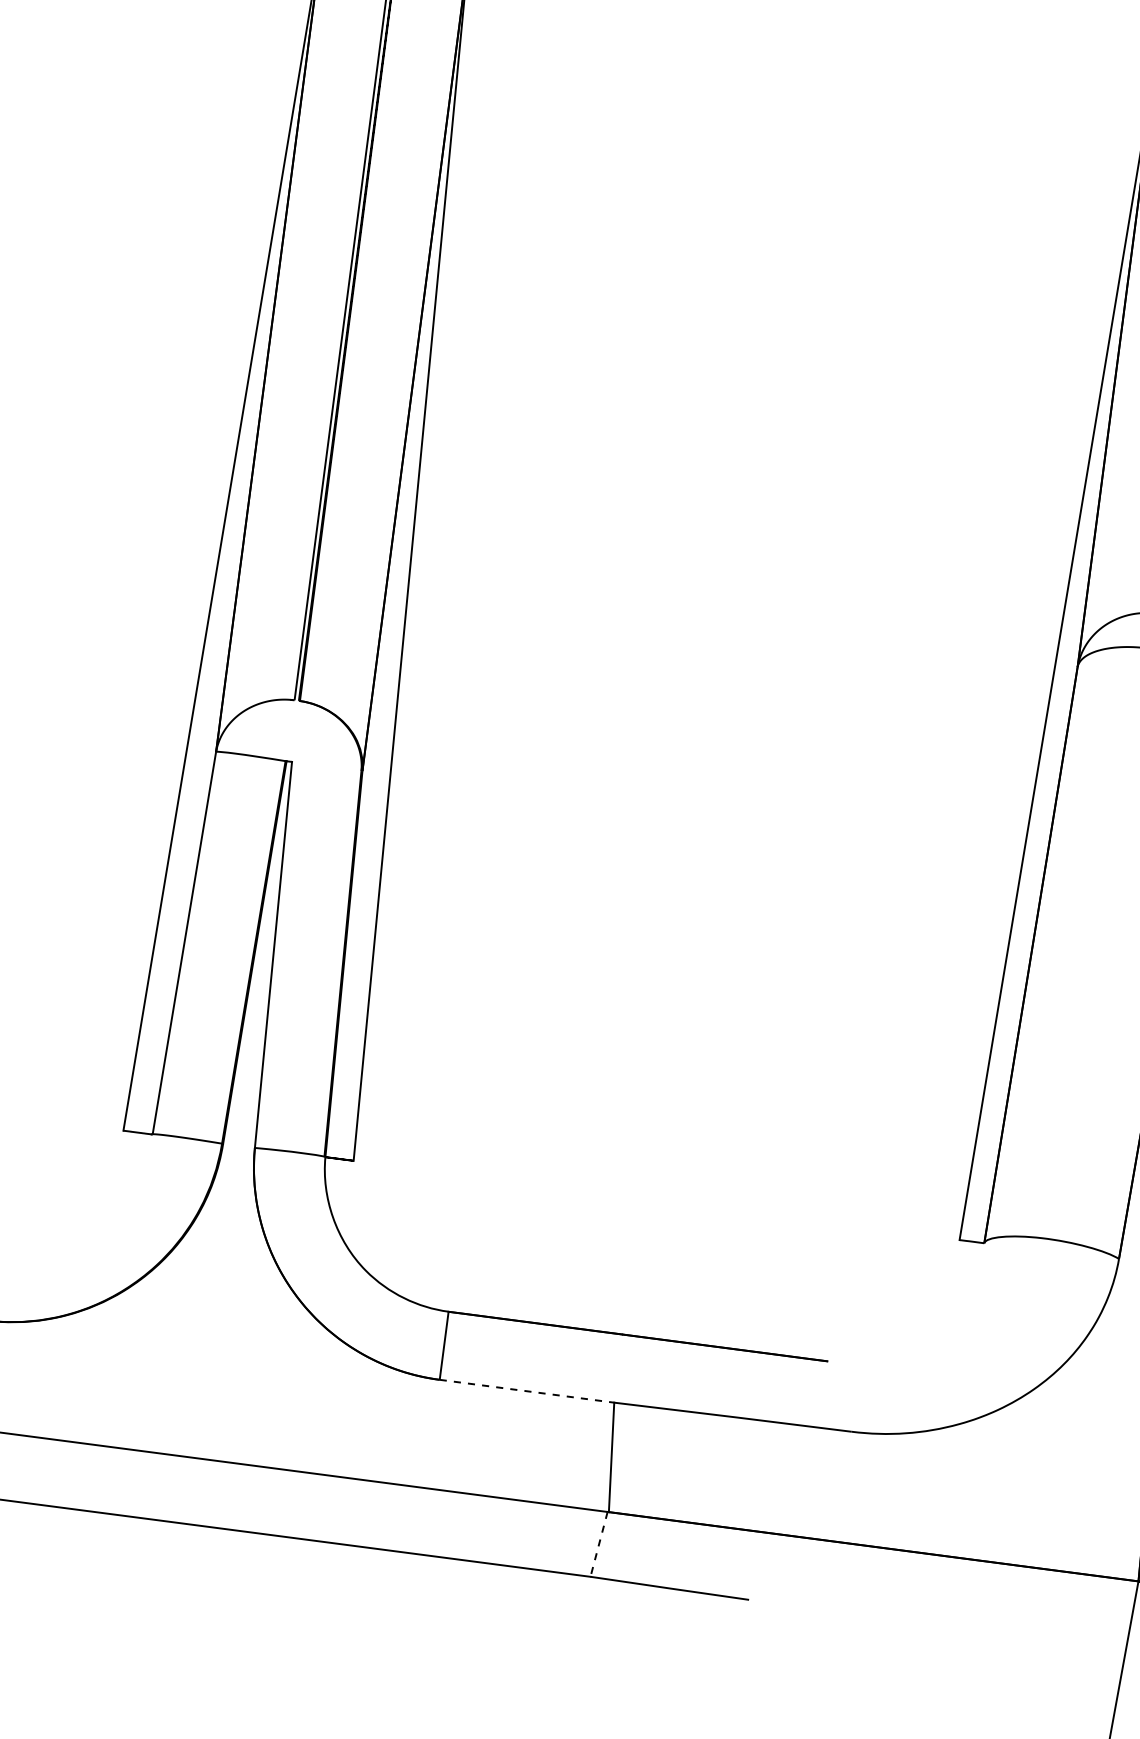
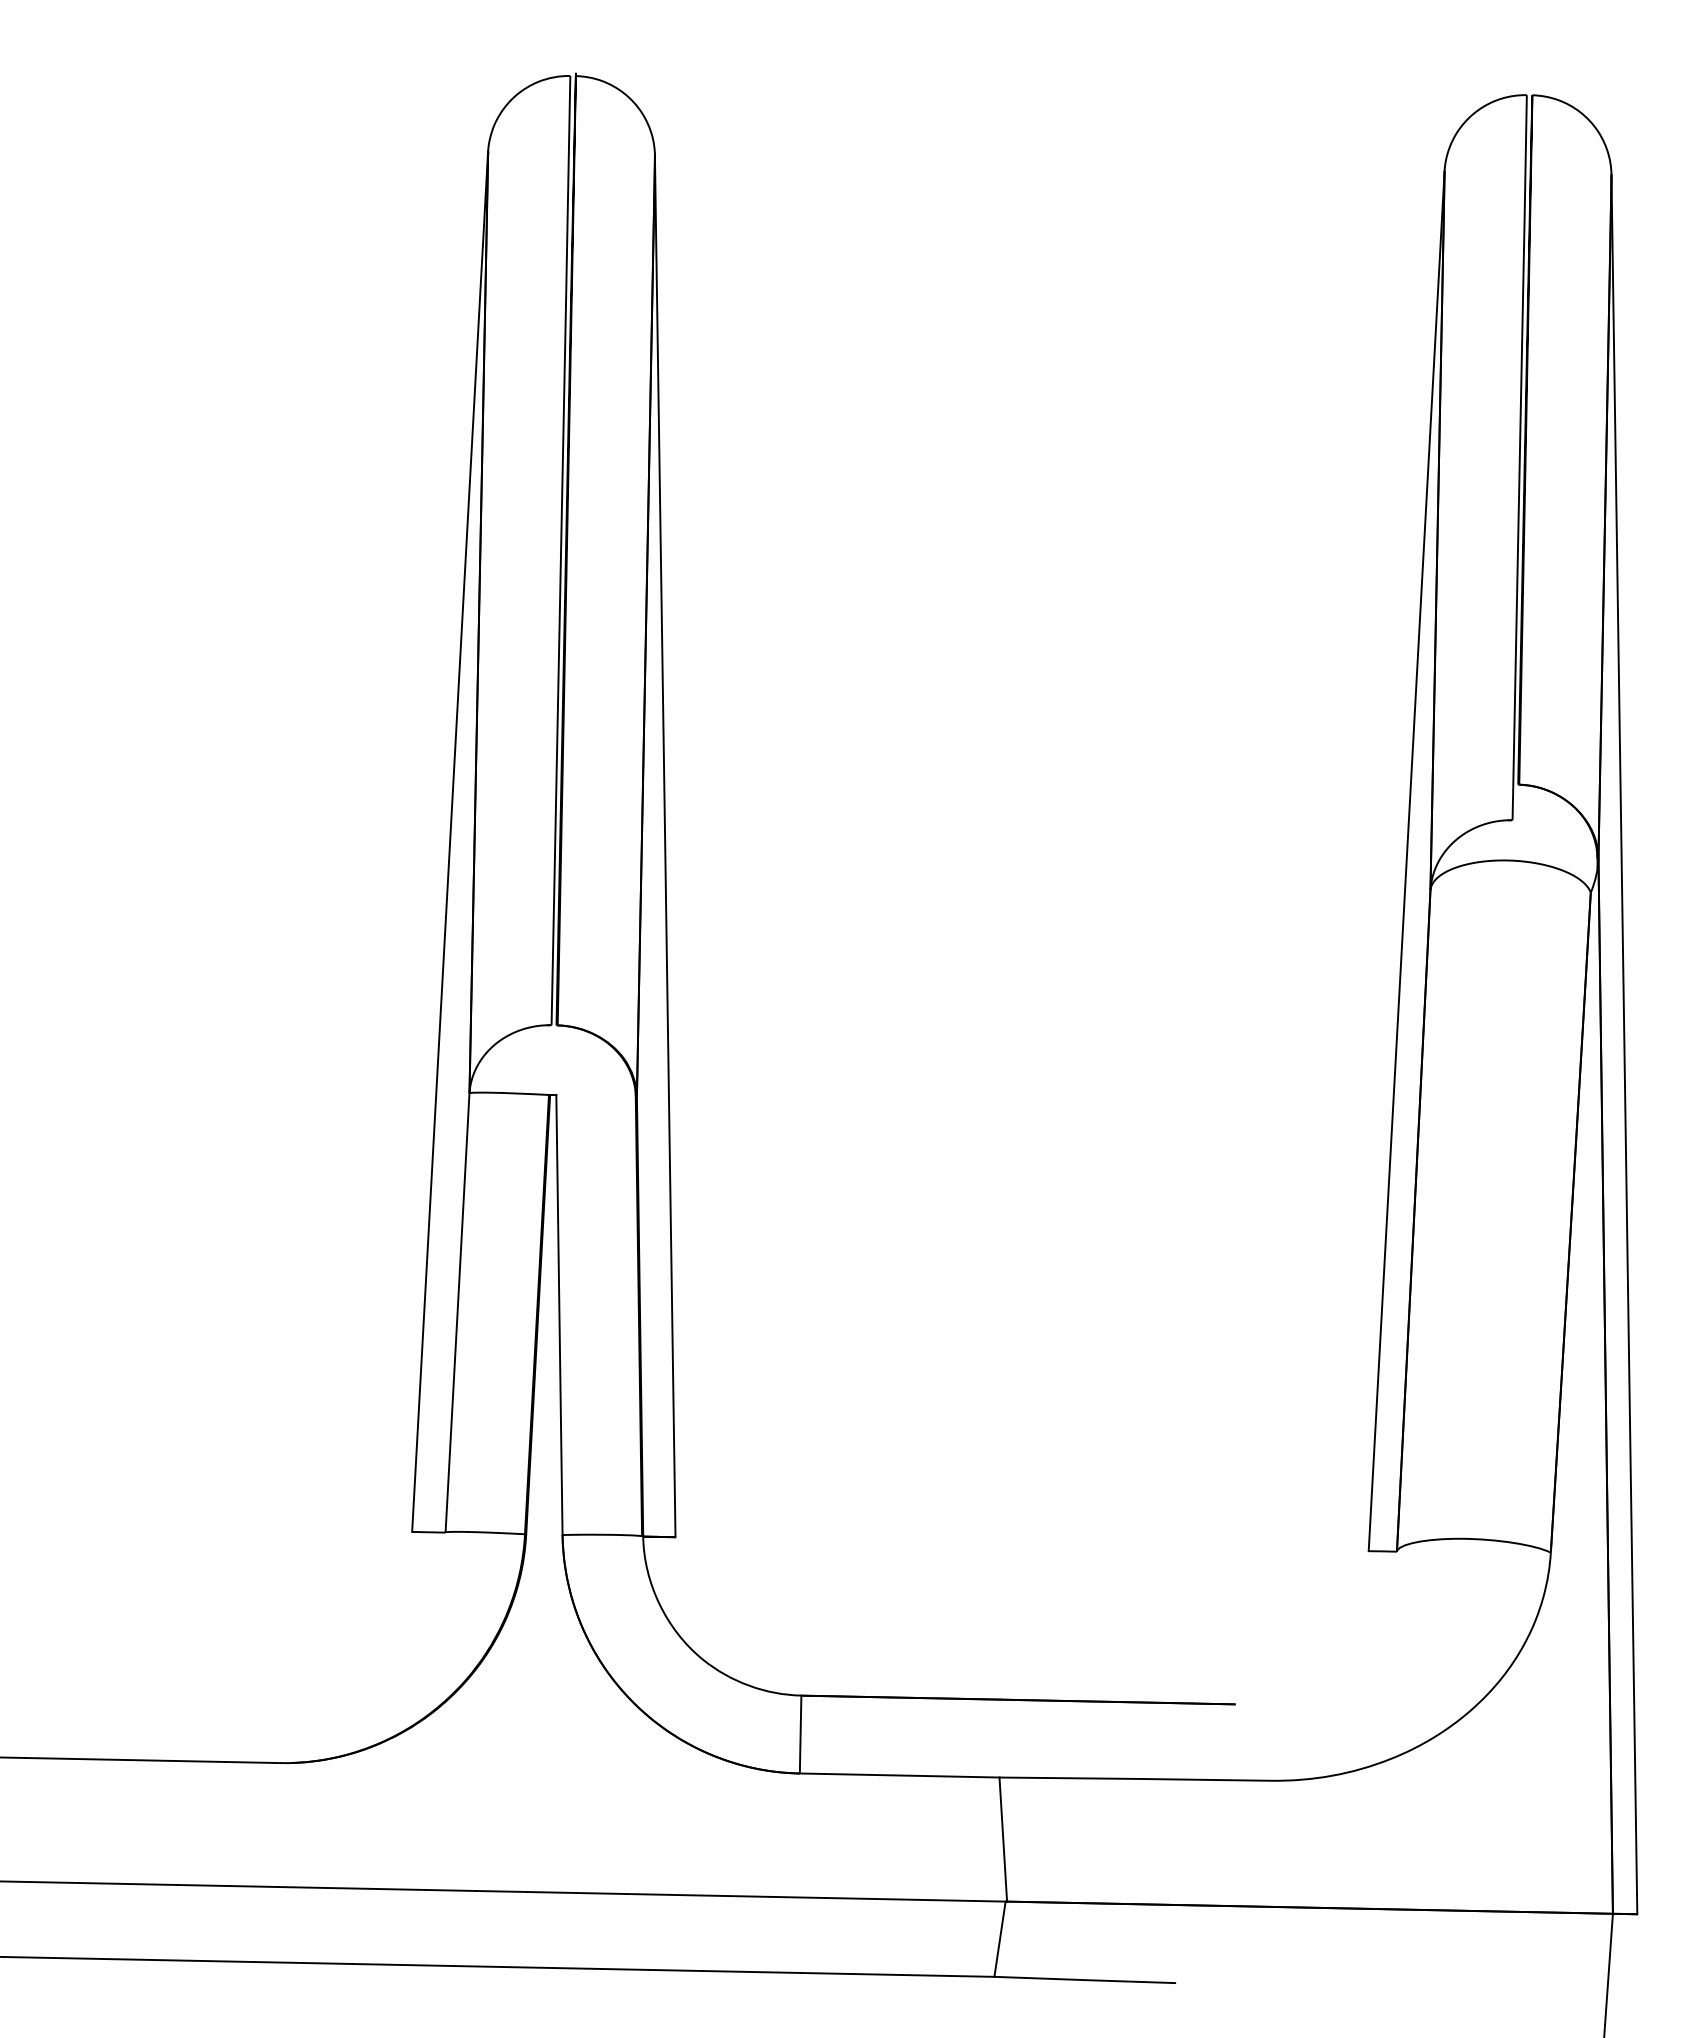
line: (526, 1391) -> (899, 1775), dashed -> solid
line: (598, 1544) -> (999, 1939), dashed -> solid

